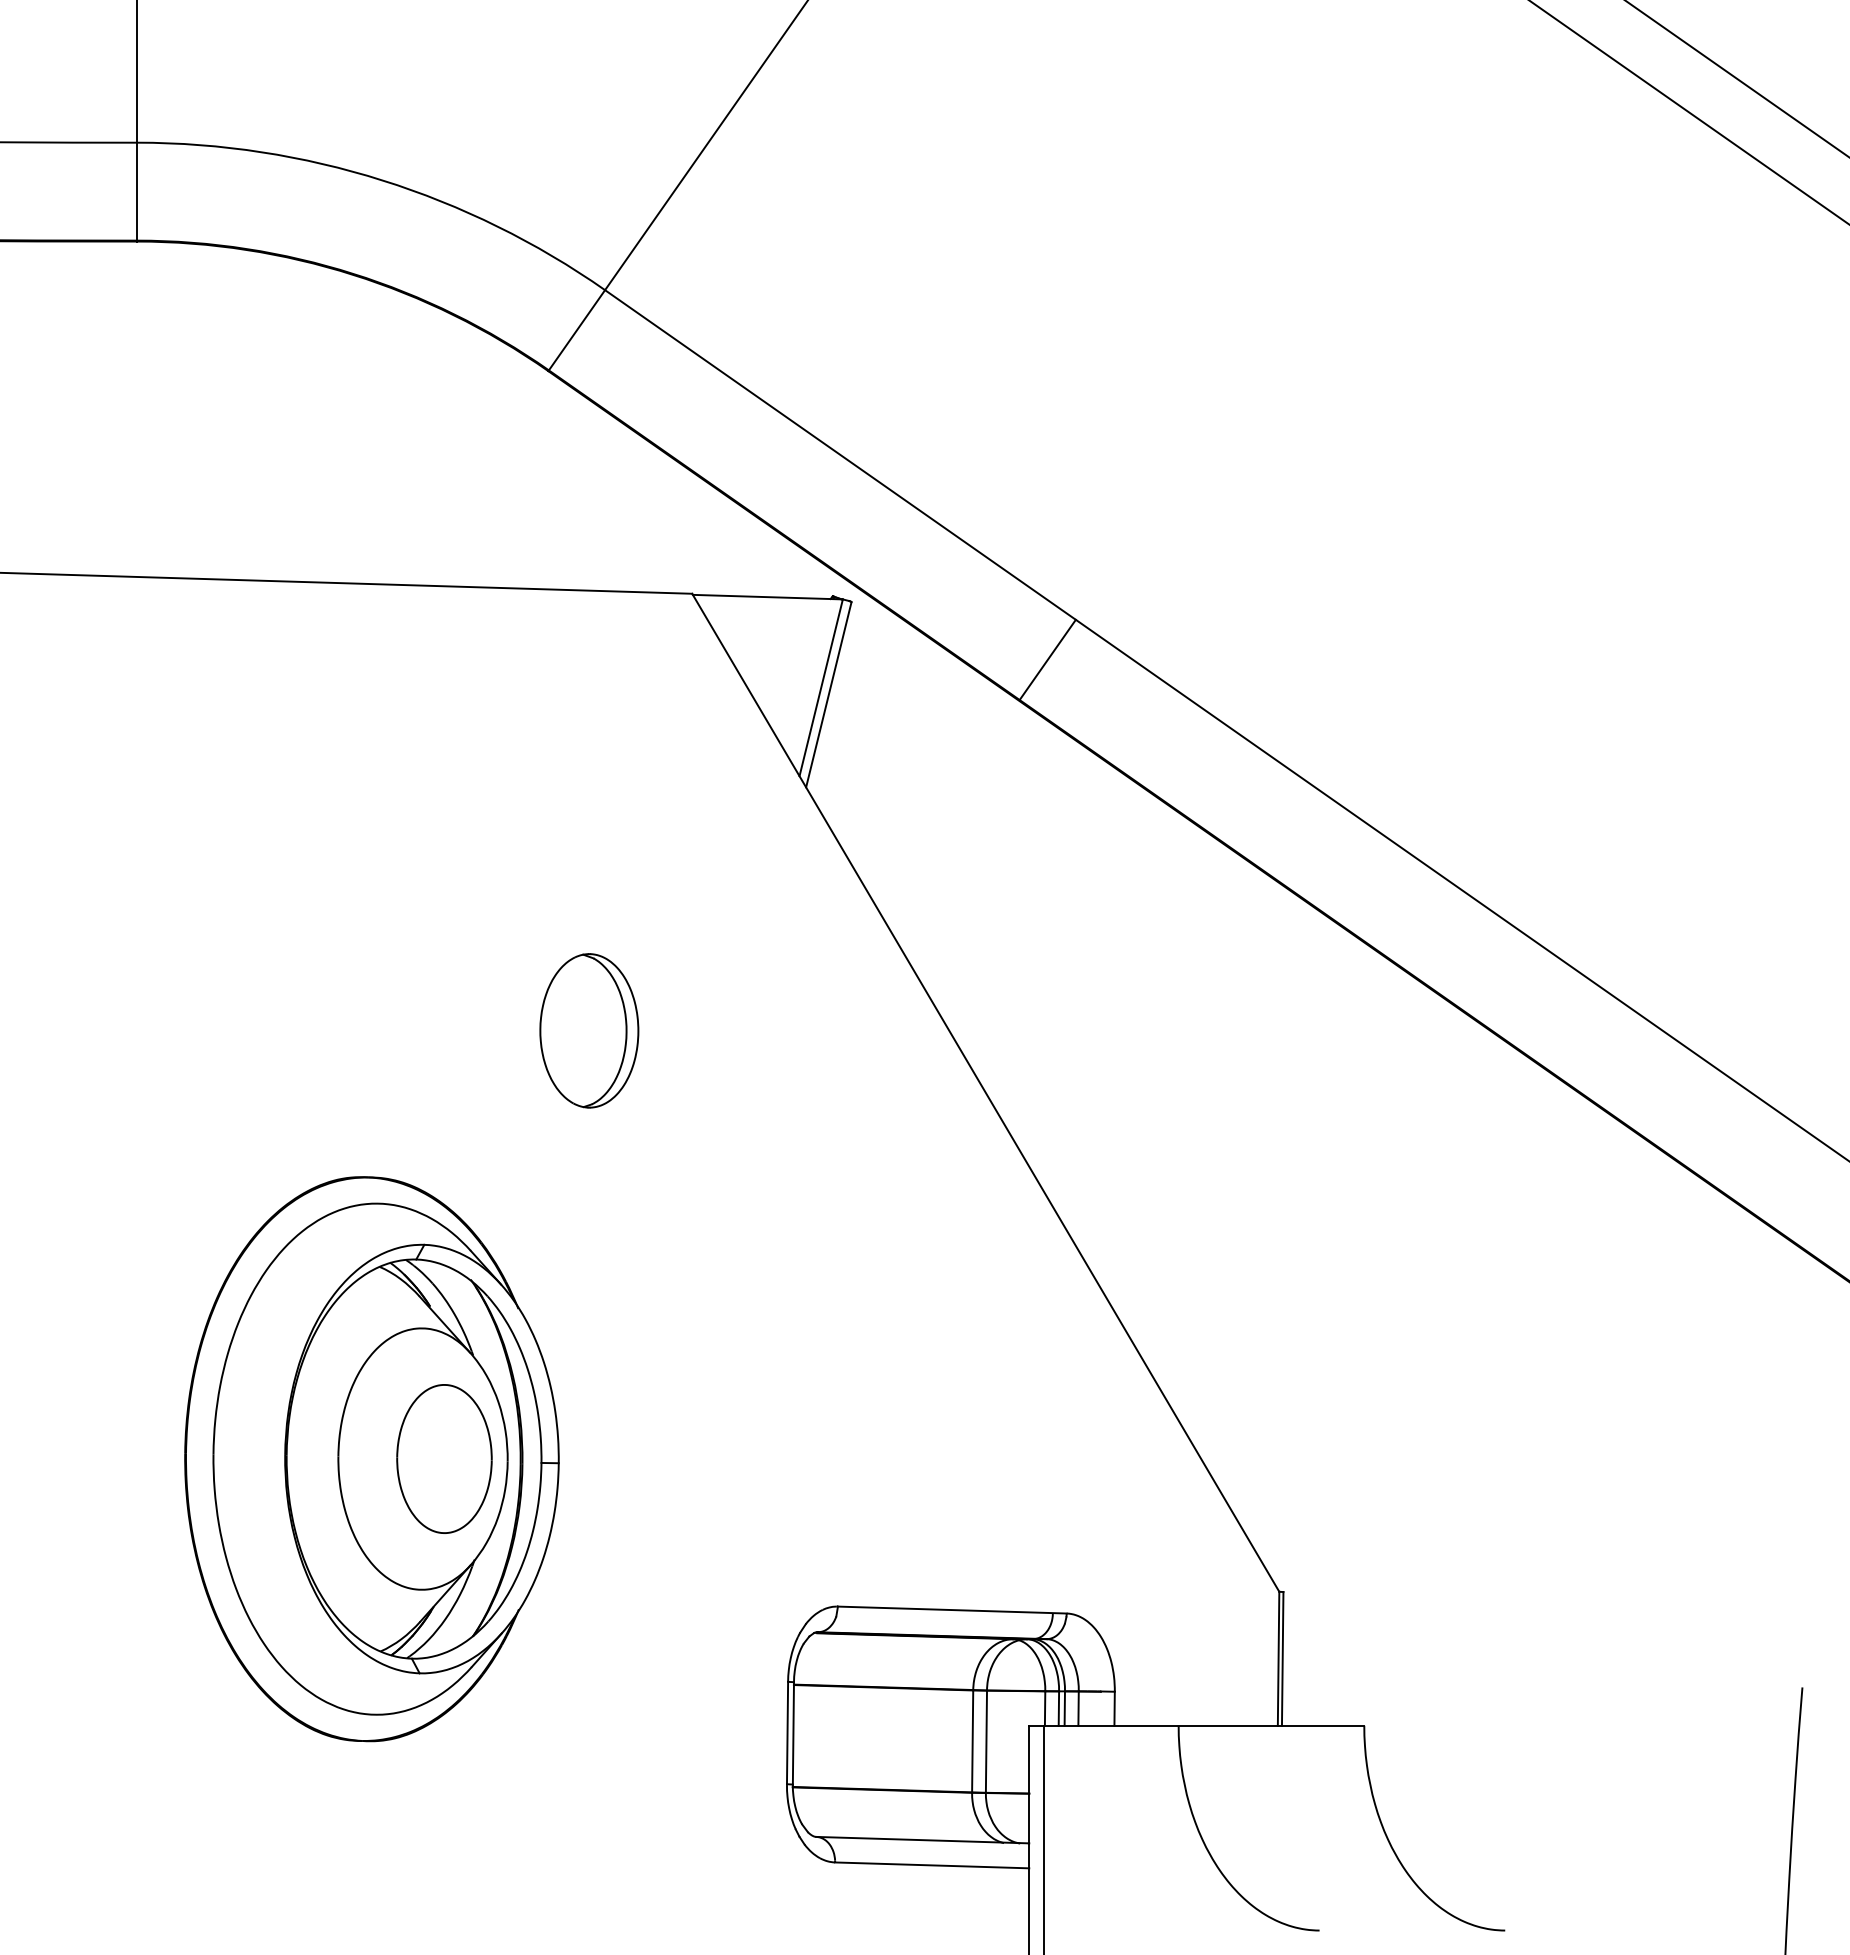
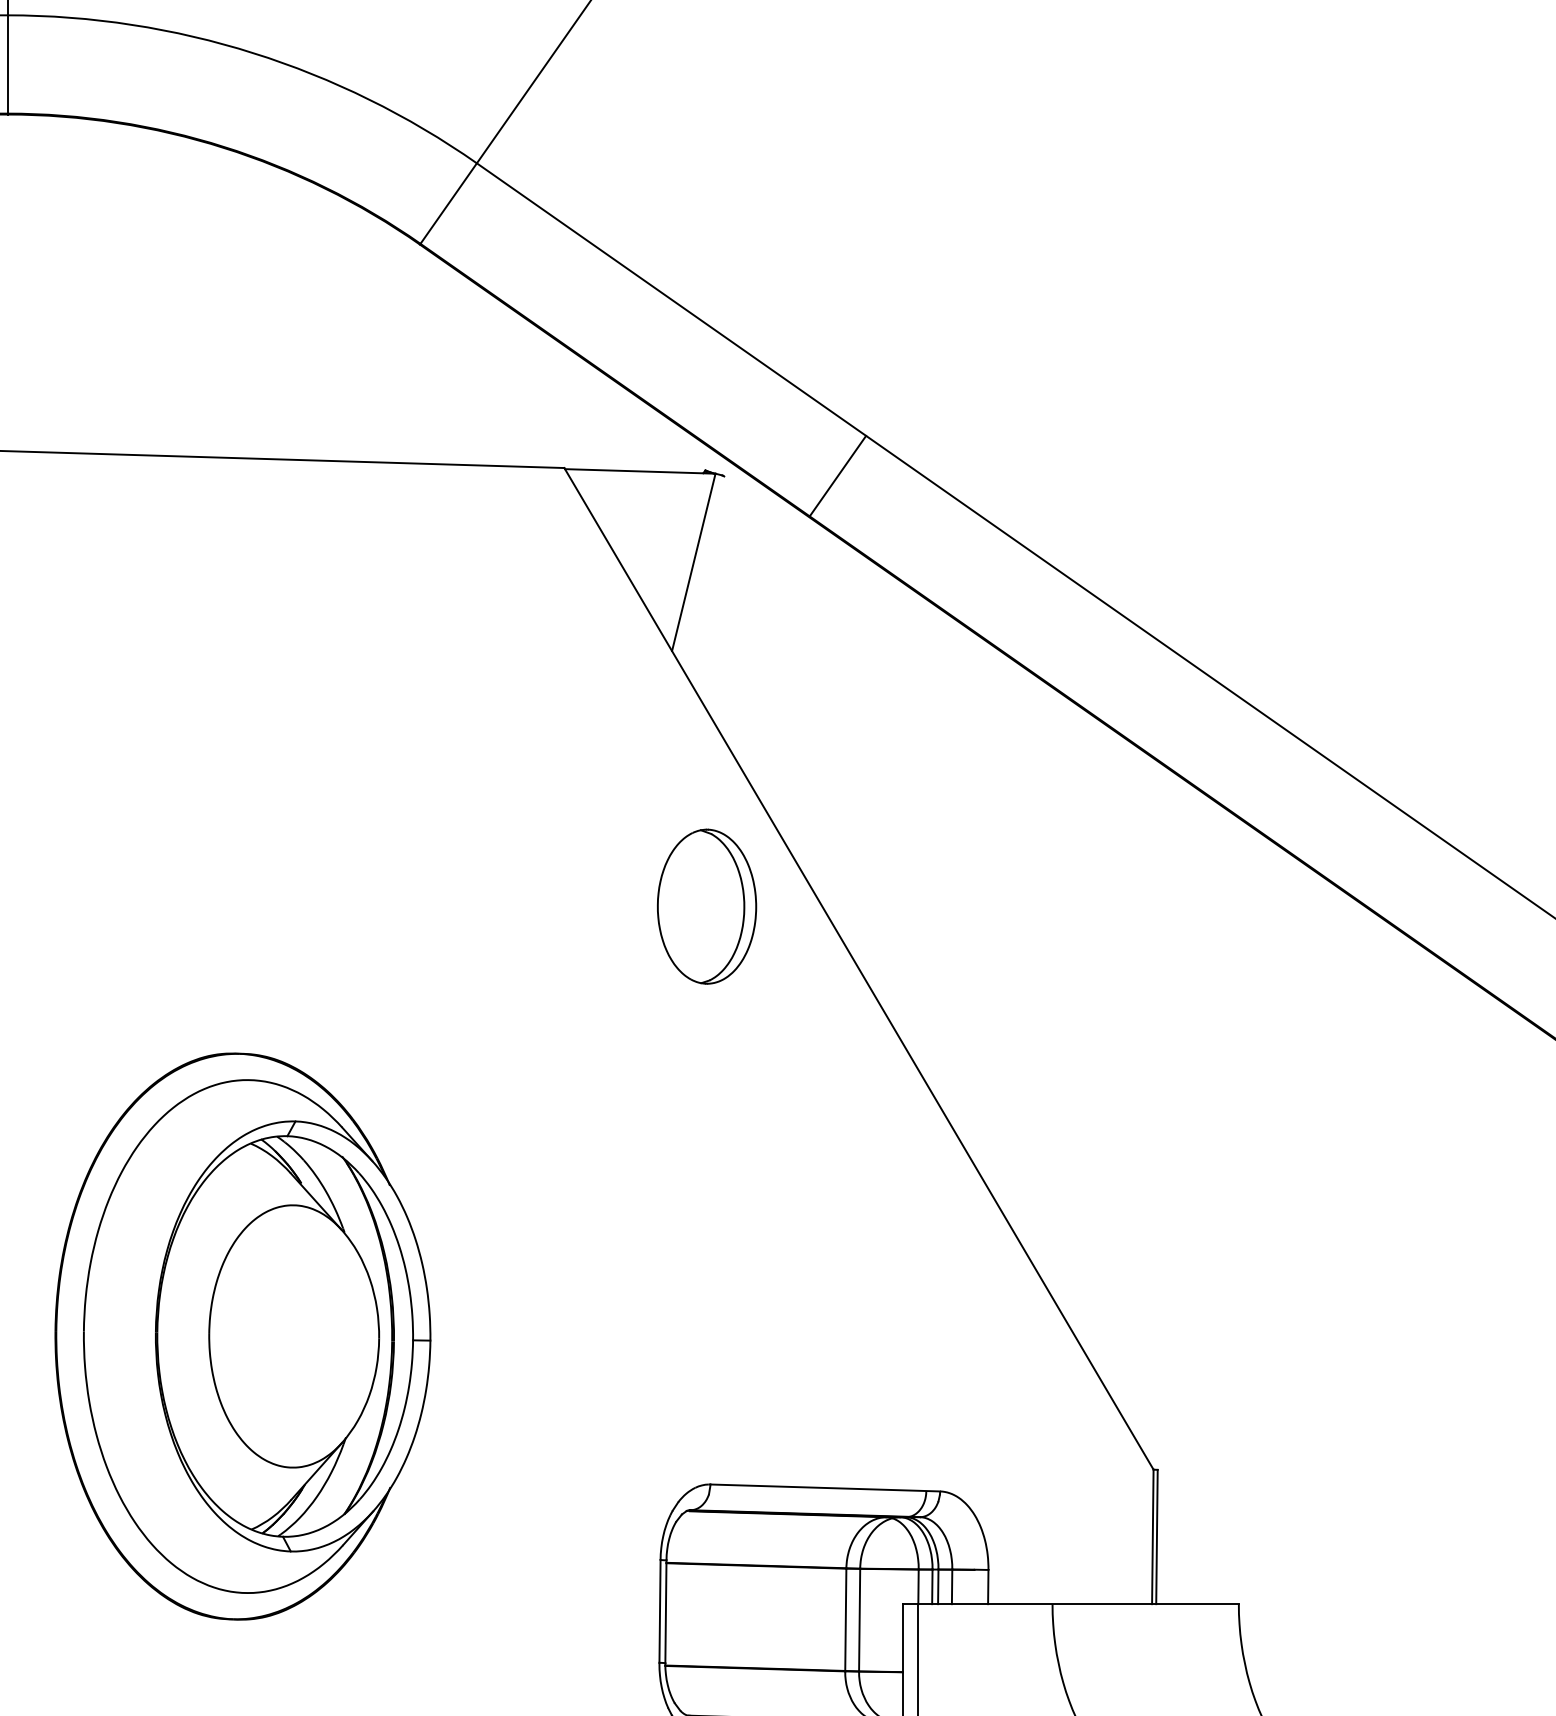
line: (1047, 659) -> (837, 475), moved
line: (828, 694) -> (701, 569), removed
part: (589, 1030) -> (707, 906), moved
part: (444, 1458) -> (315, 1335), removed

